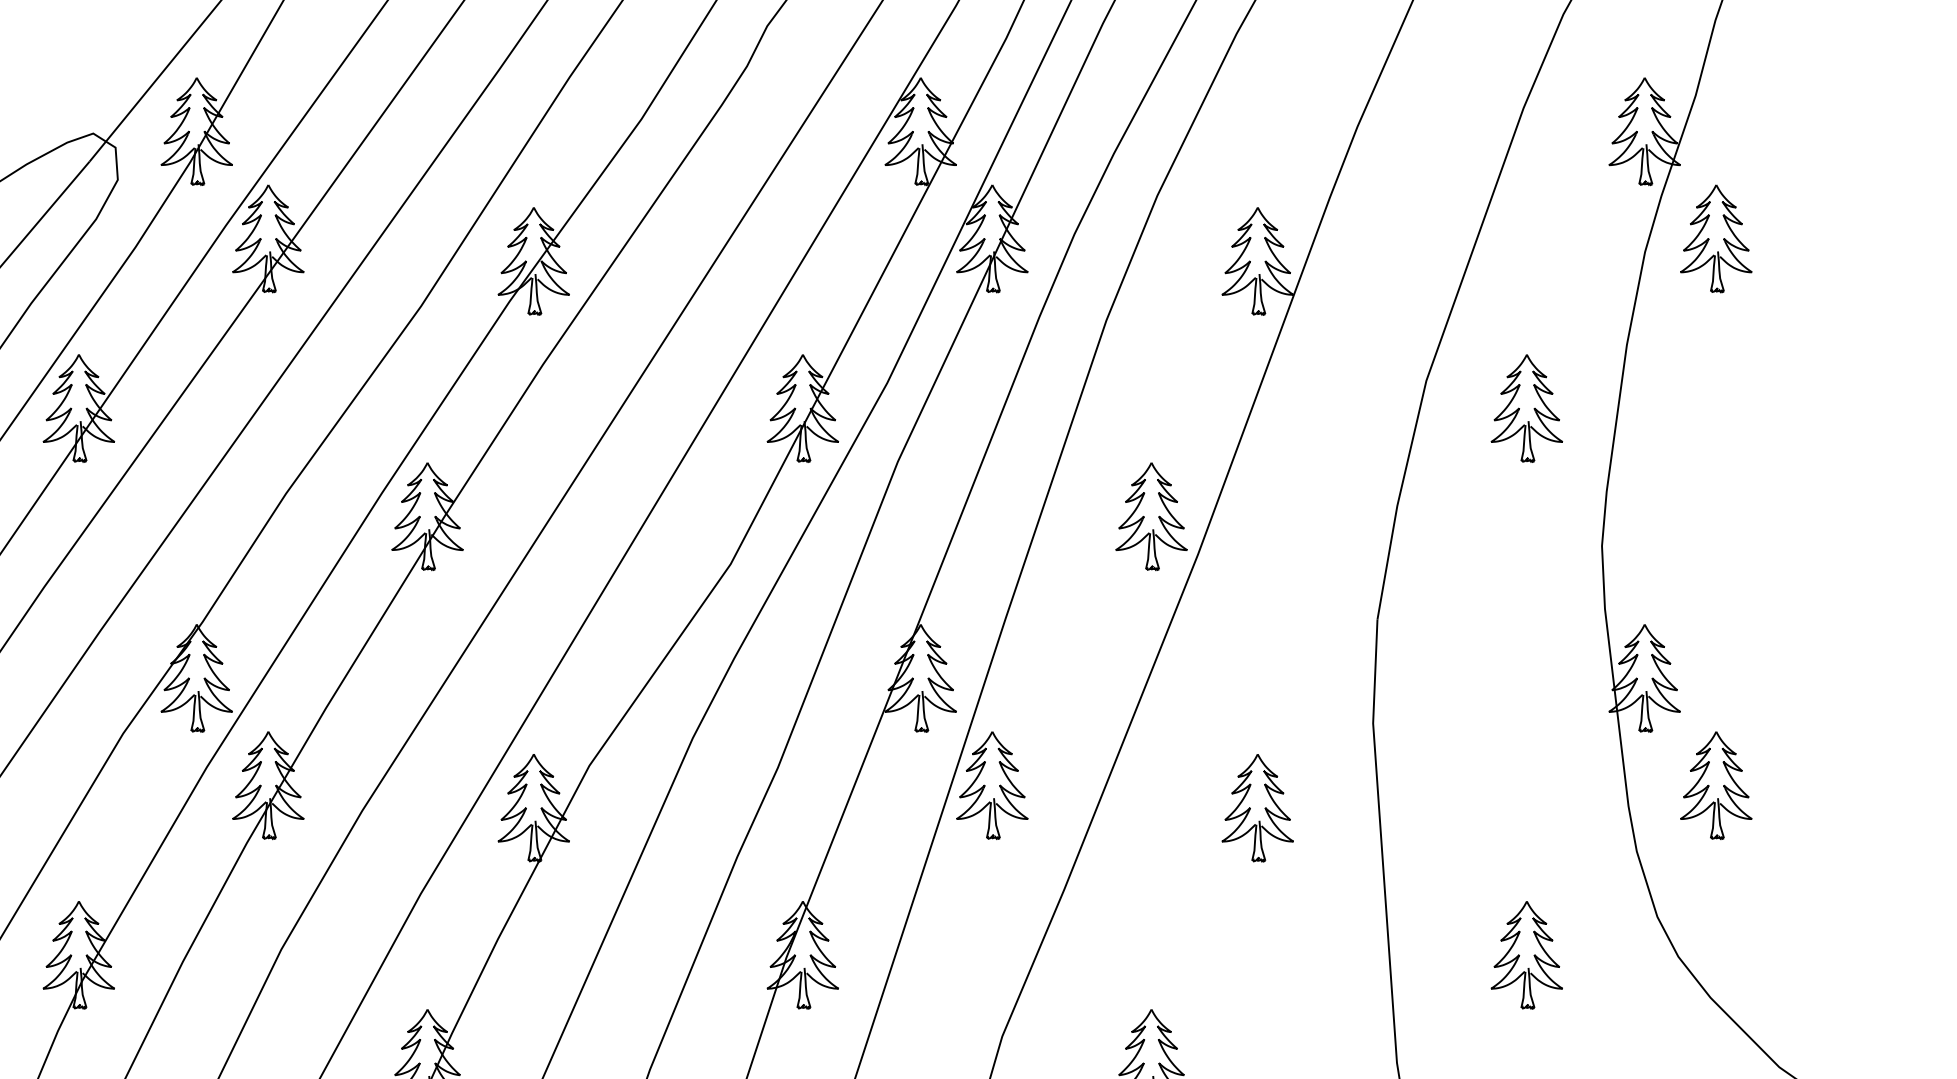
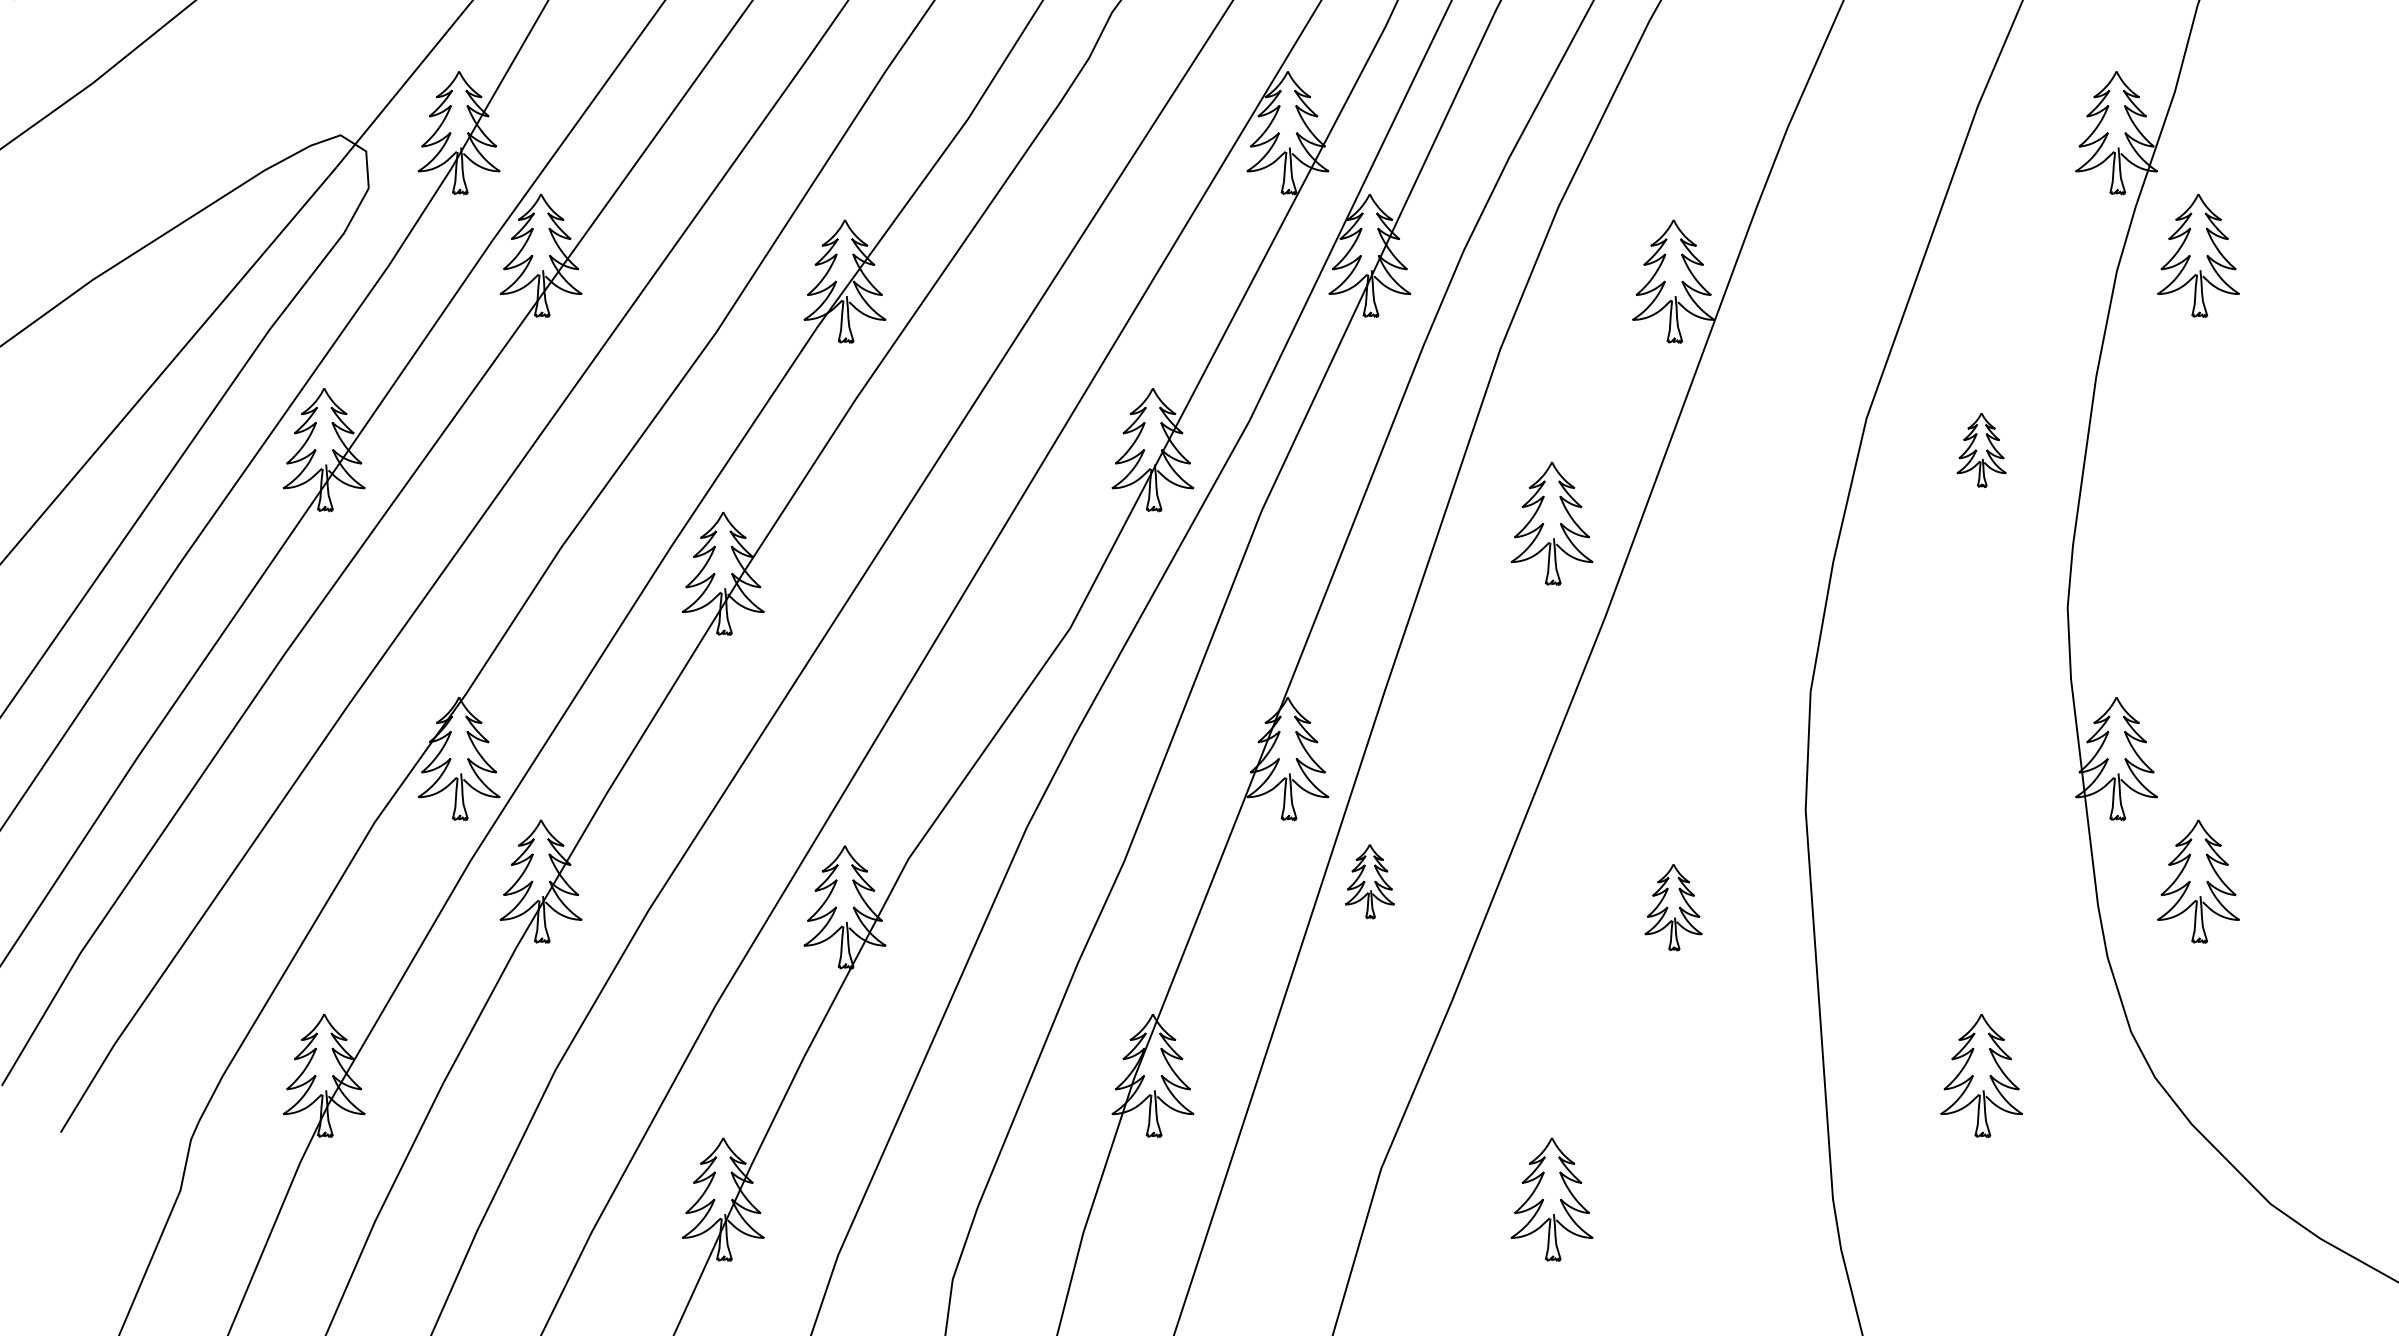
part: (1526, 408) -> (1981, 450), size x0.6
part: (1151, 516) -> (1551, 523), moved
part: (992, 785) -> (1369, 881), size x0.6
part: (1257, 808) -> (1673, 907), size x0.7

